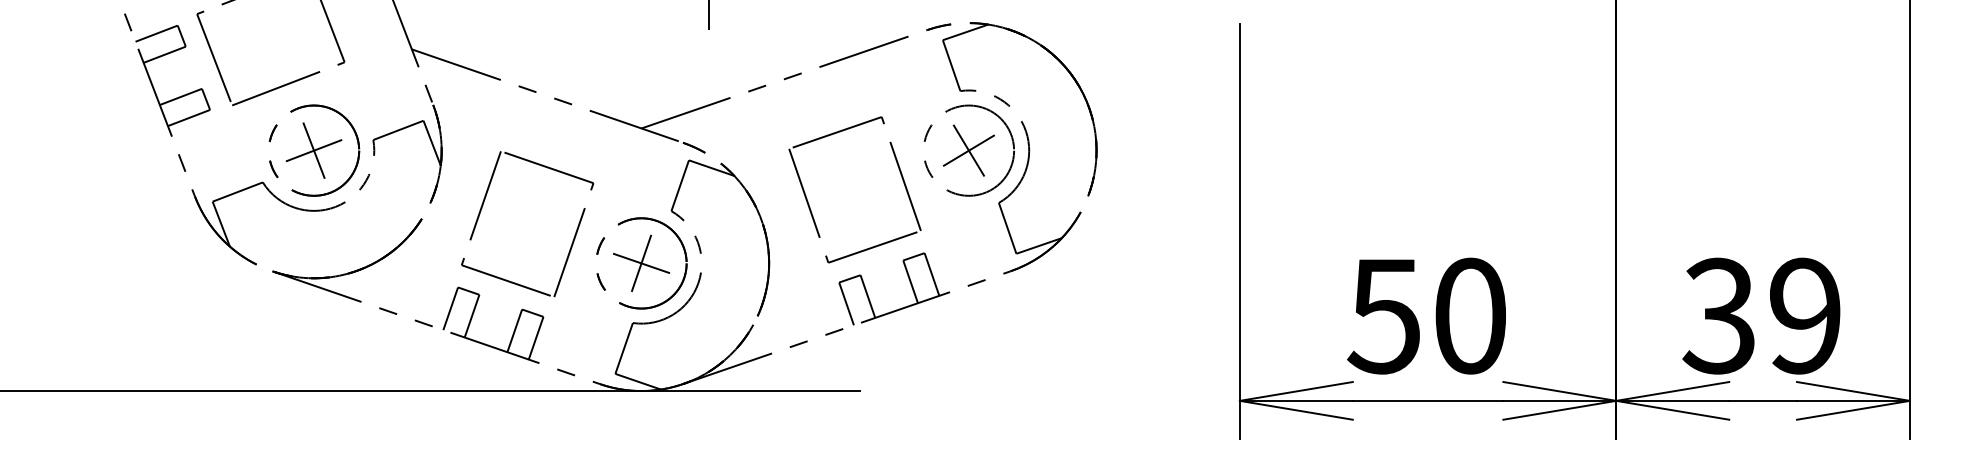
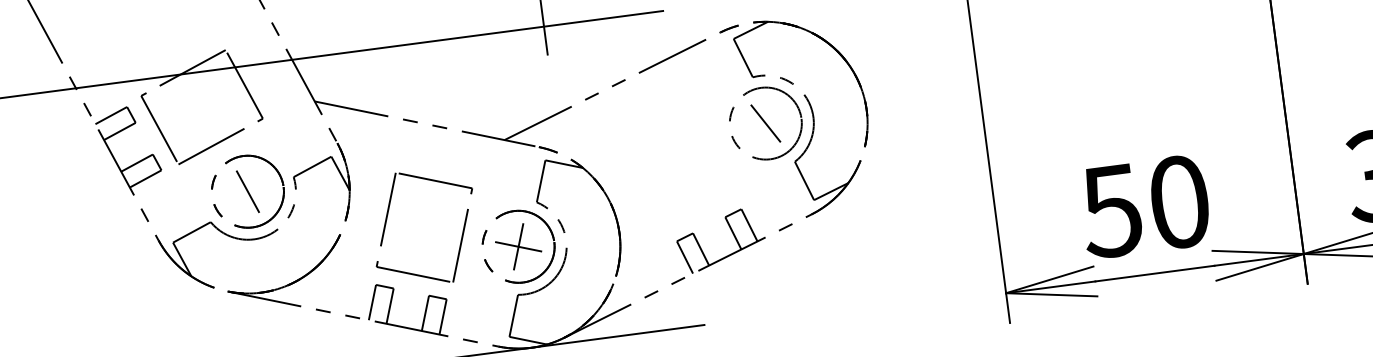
line: (313, 150) -> (247, 191), removed
line: (968, 150) -> (765, 123), removed
part: (809, 204) -> (645, 182), removed

